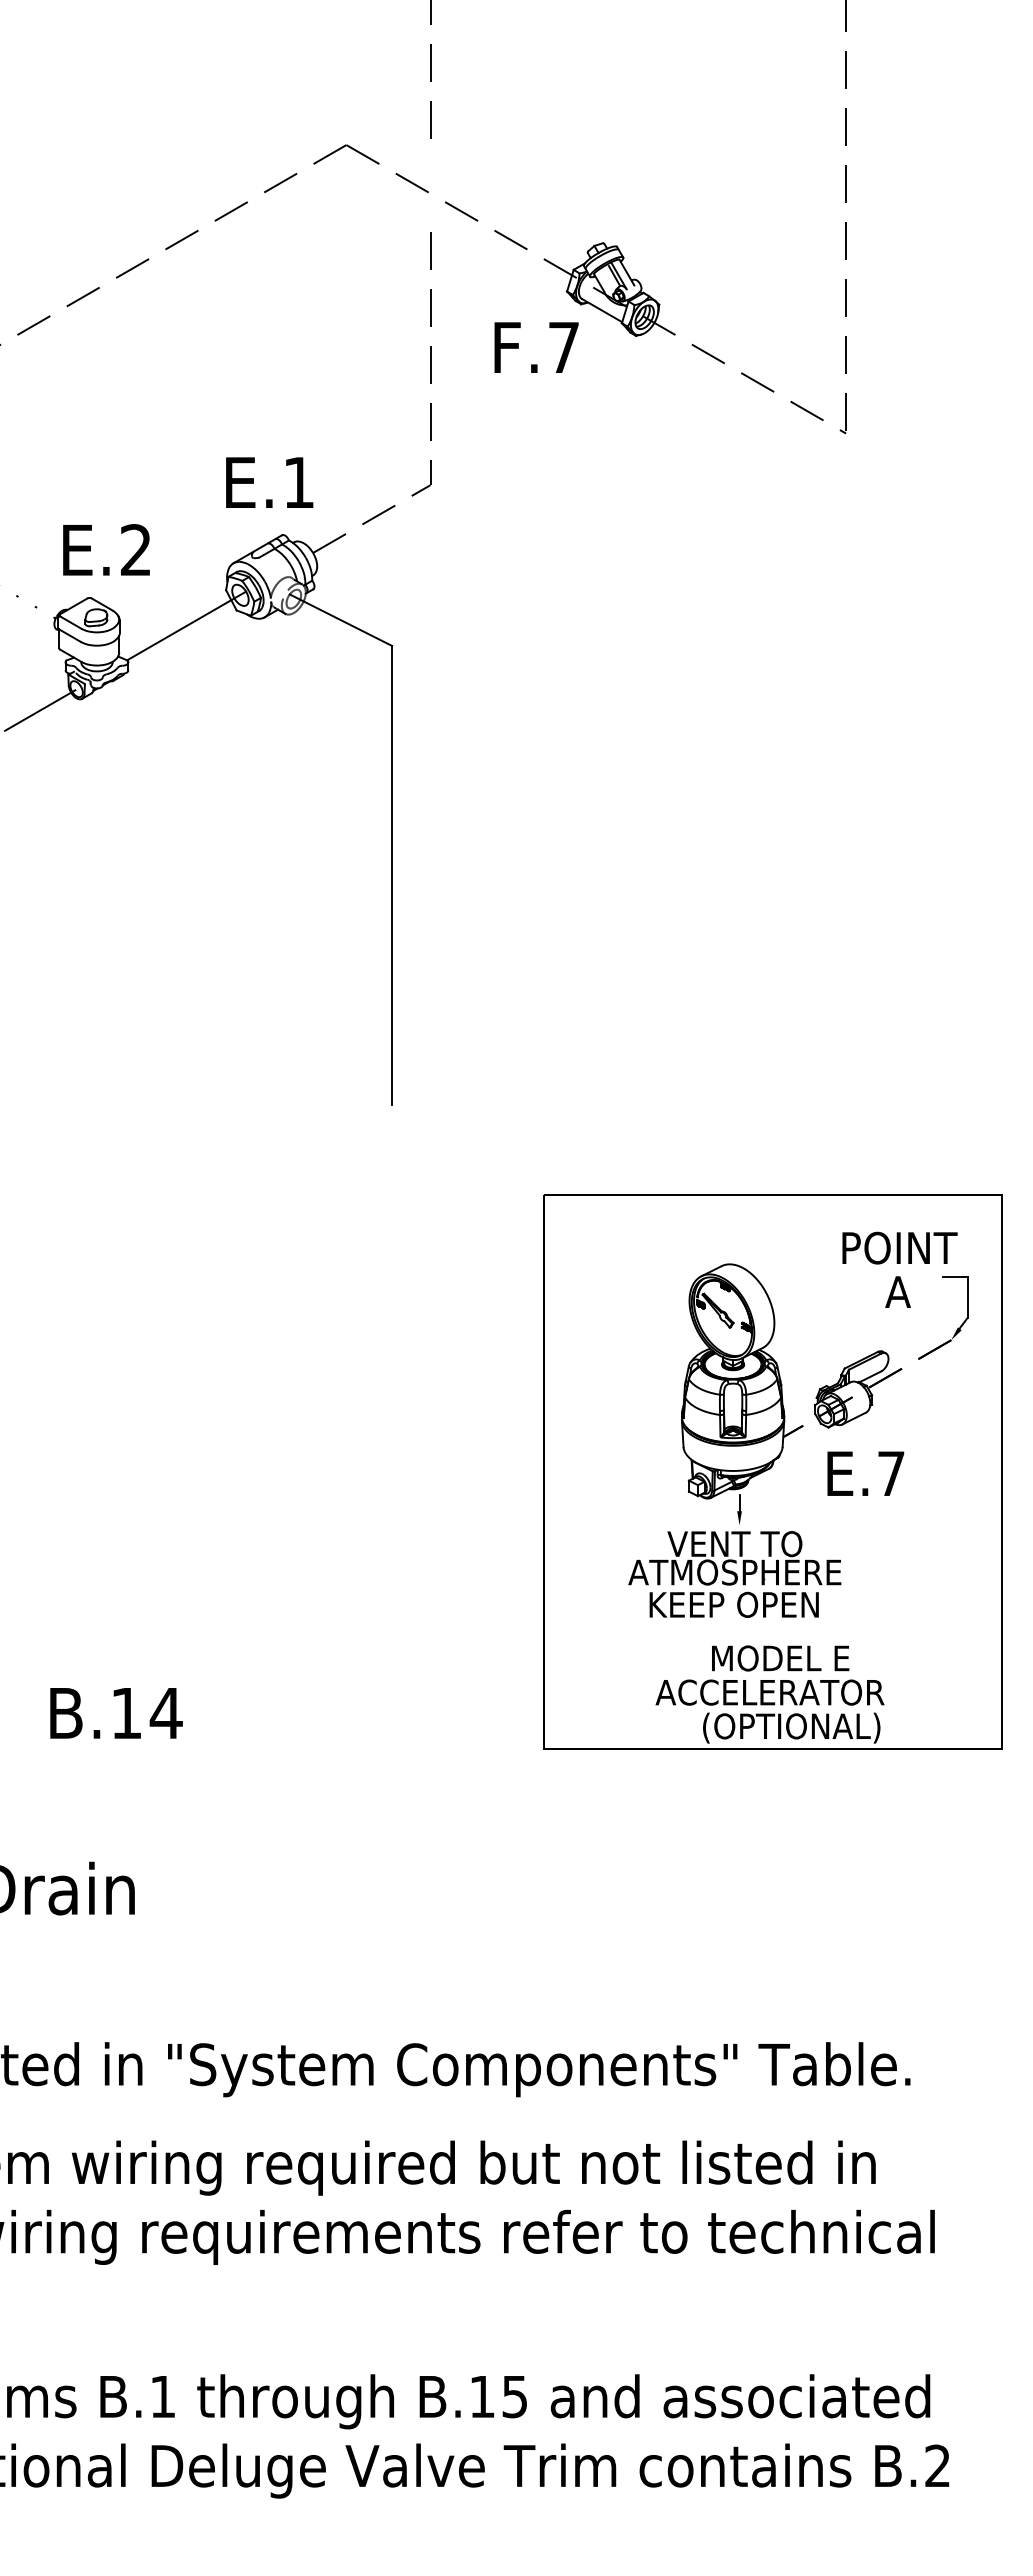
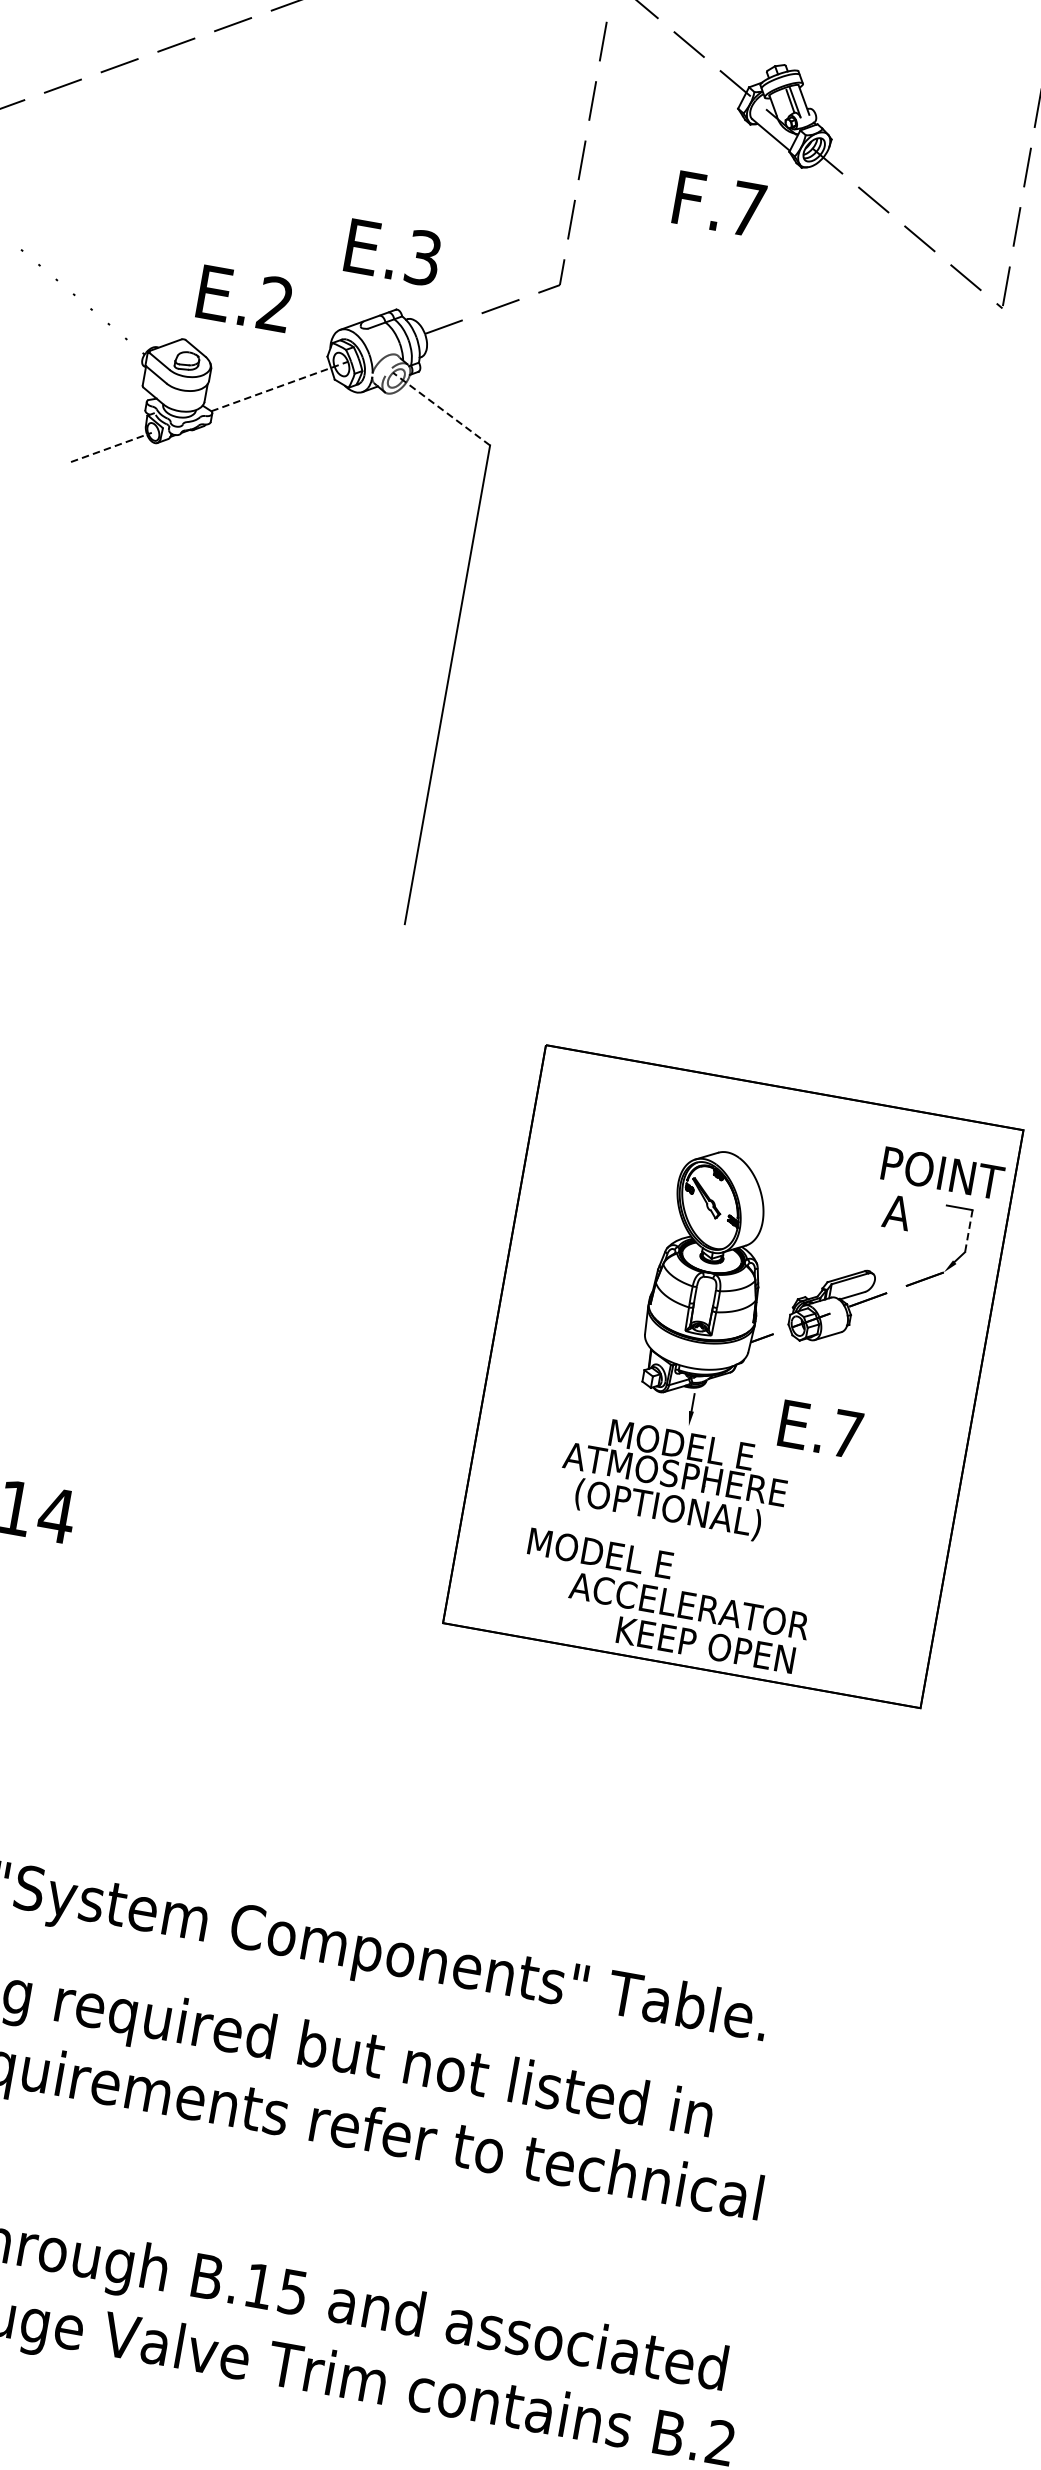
text: (536, 347) -> (719, 204), moved
text: (298, 482) -> (422, 257), E.1 -> E.3
text: (106, 549) -> (244, 298), moved
line: (340, 619) -> (441, 408), solid -> dashed
line: (186, 626) -> (279, 387), solid -> dashed
line: (40, 710) -> (111, 447), solid -> dashed
text: (899, 1247) -> (942, 1172), moved
line: (967, 1298) -> (968, 1232), solid -> dashed
text: (865, 1473) -> (820, 1429), moved
text: (735, 1544) -> (681, 1445), VENT TO -> MODEL E
text: (733, 1606) -> (667, 1509), KEEP OPEN -> (OPTIONAL)
text: (780, 1658) -> (600, 1553), moved
text: (791, 1727) -> (705, 1646), (OPTIONAL) -> KEEP OPEN

